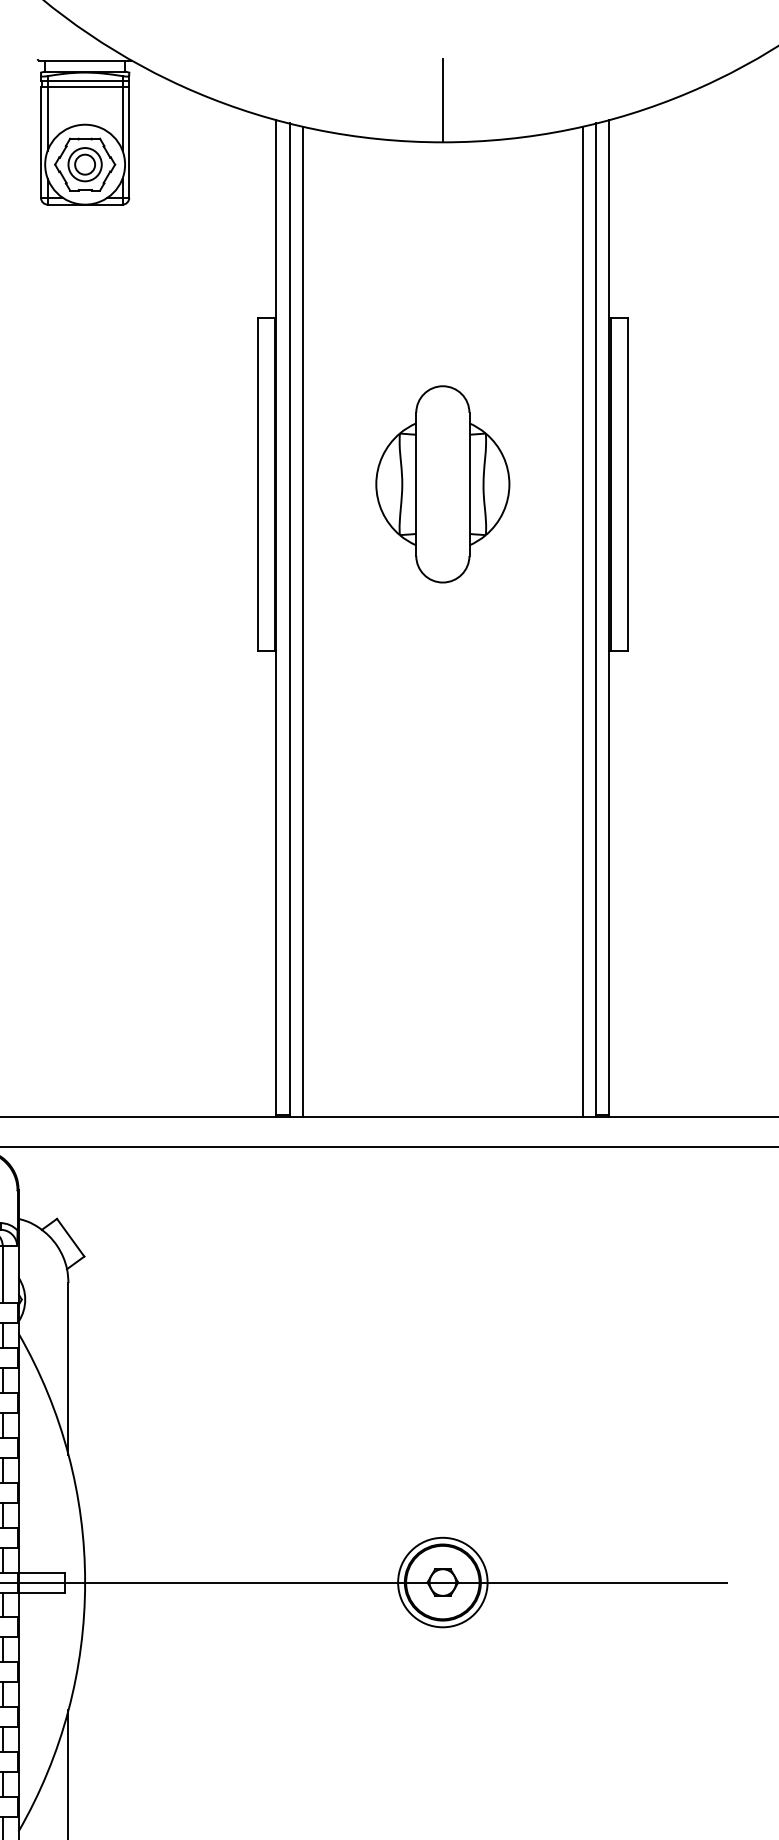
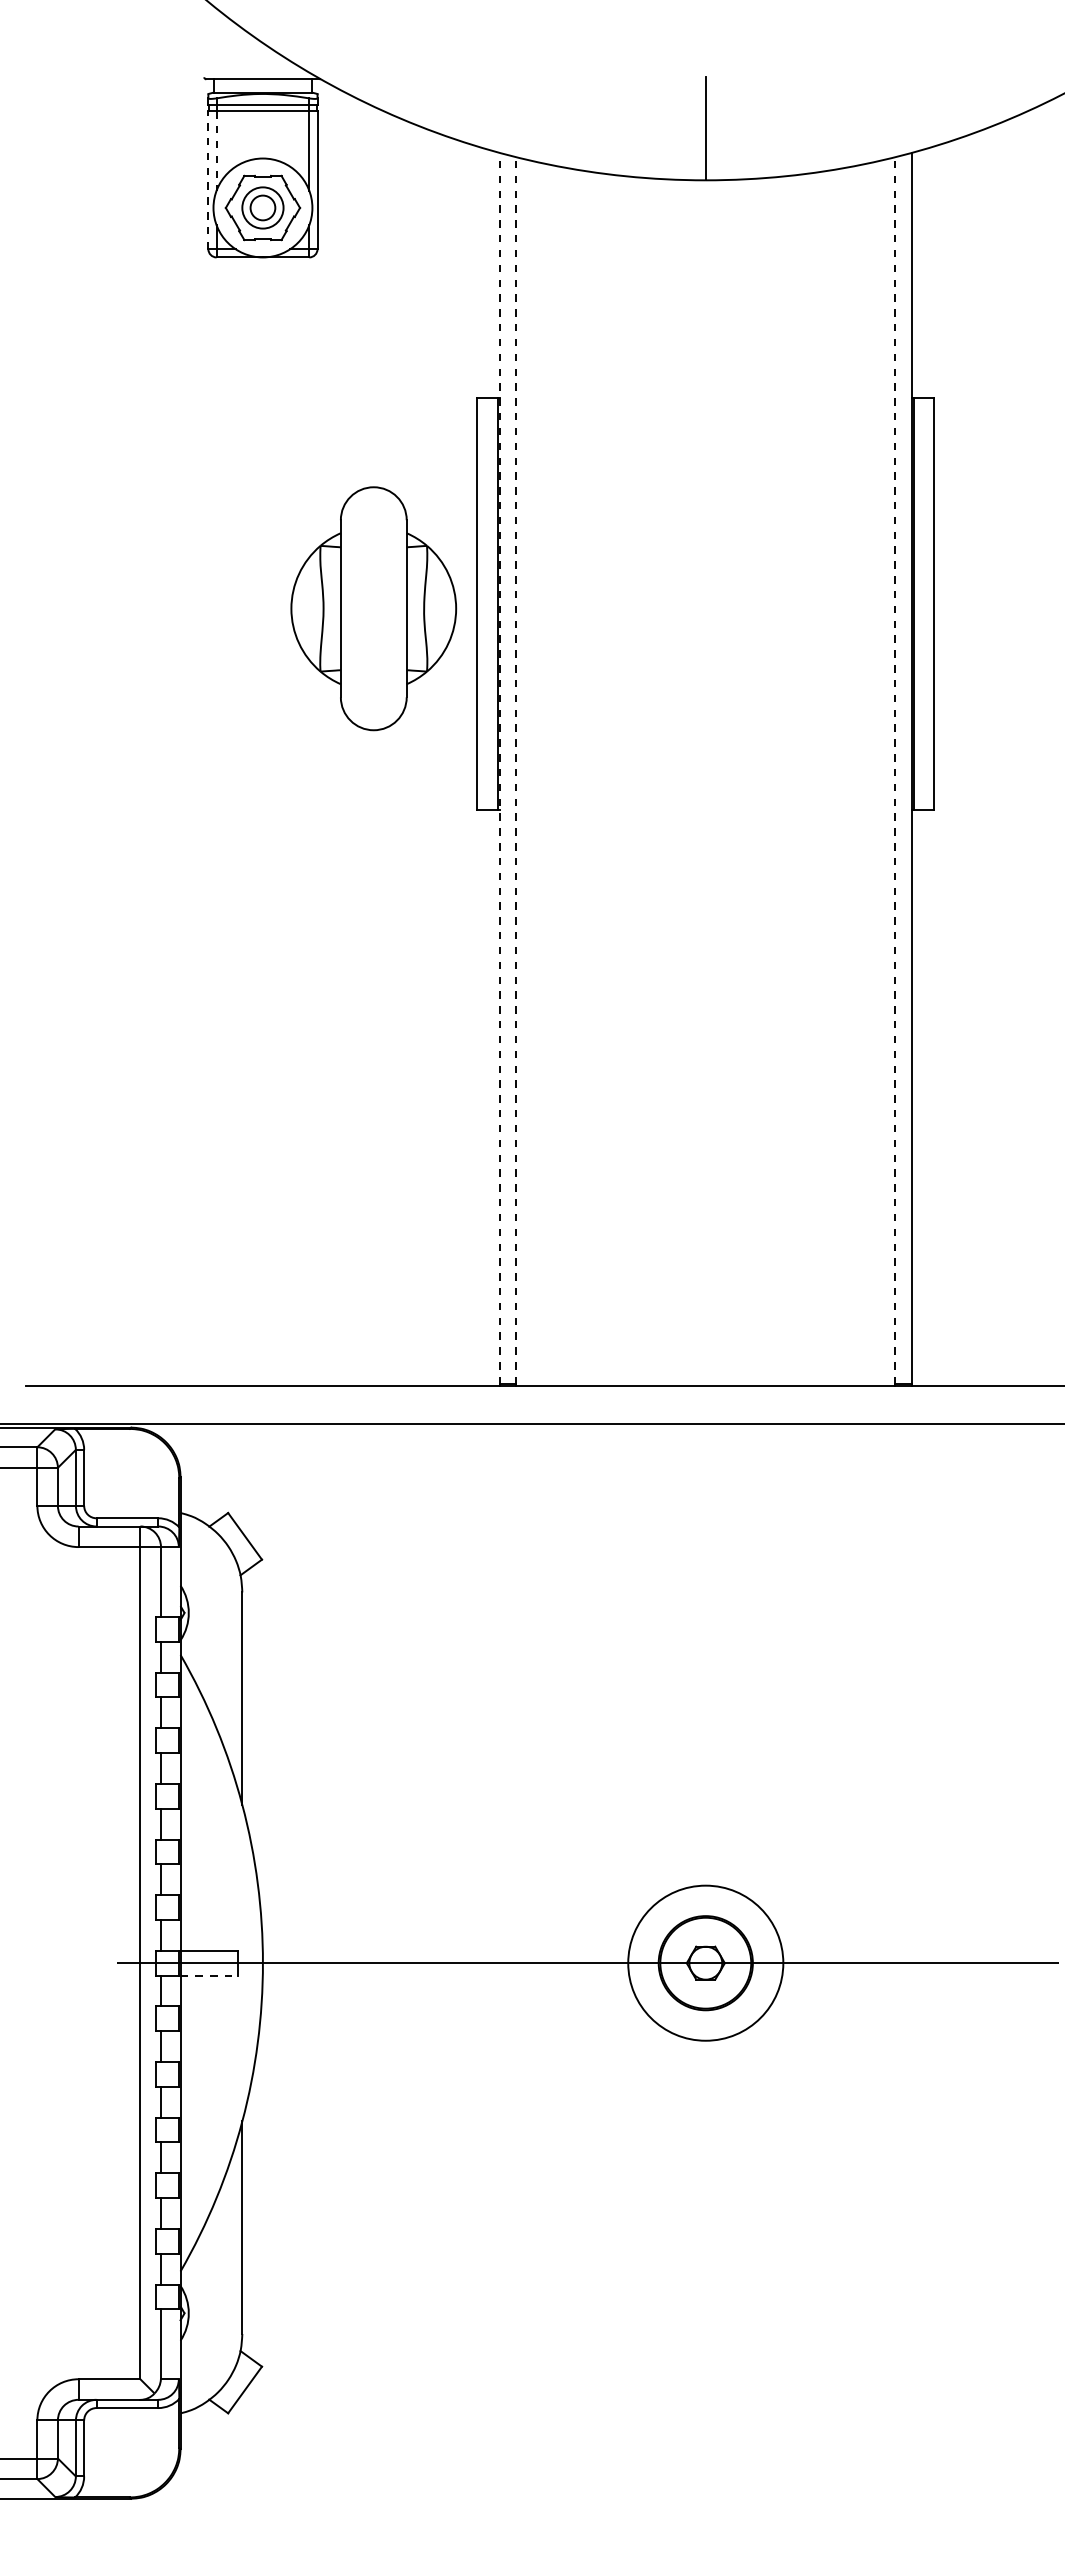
line: (47, 119) -> (216, 151), solid -> dashed
line: (41, 142) -> (208, 180), solid -> dashed
part: (442, 484) -> (373, 608), moved
line: (276, 617) -> (499, 768), solid -> dashed
line: (289, 619) -> (516, 770), solid -> dashed
line: (596, 619) -> (895, 770), solid -> dashed
line: (302, 621) -> (532, 773), removed
line: (582, 621) -> (878, 773), removed
circle: (442, 1581) -> (705, 1962), size x1.4
line: (41, 1592) -> (209, 1975), solid -> dashed

